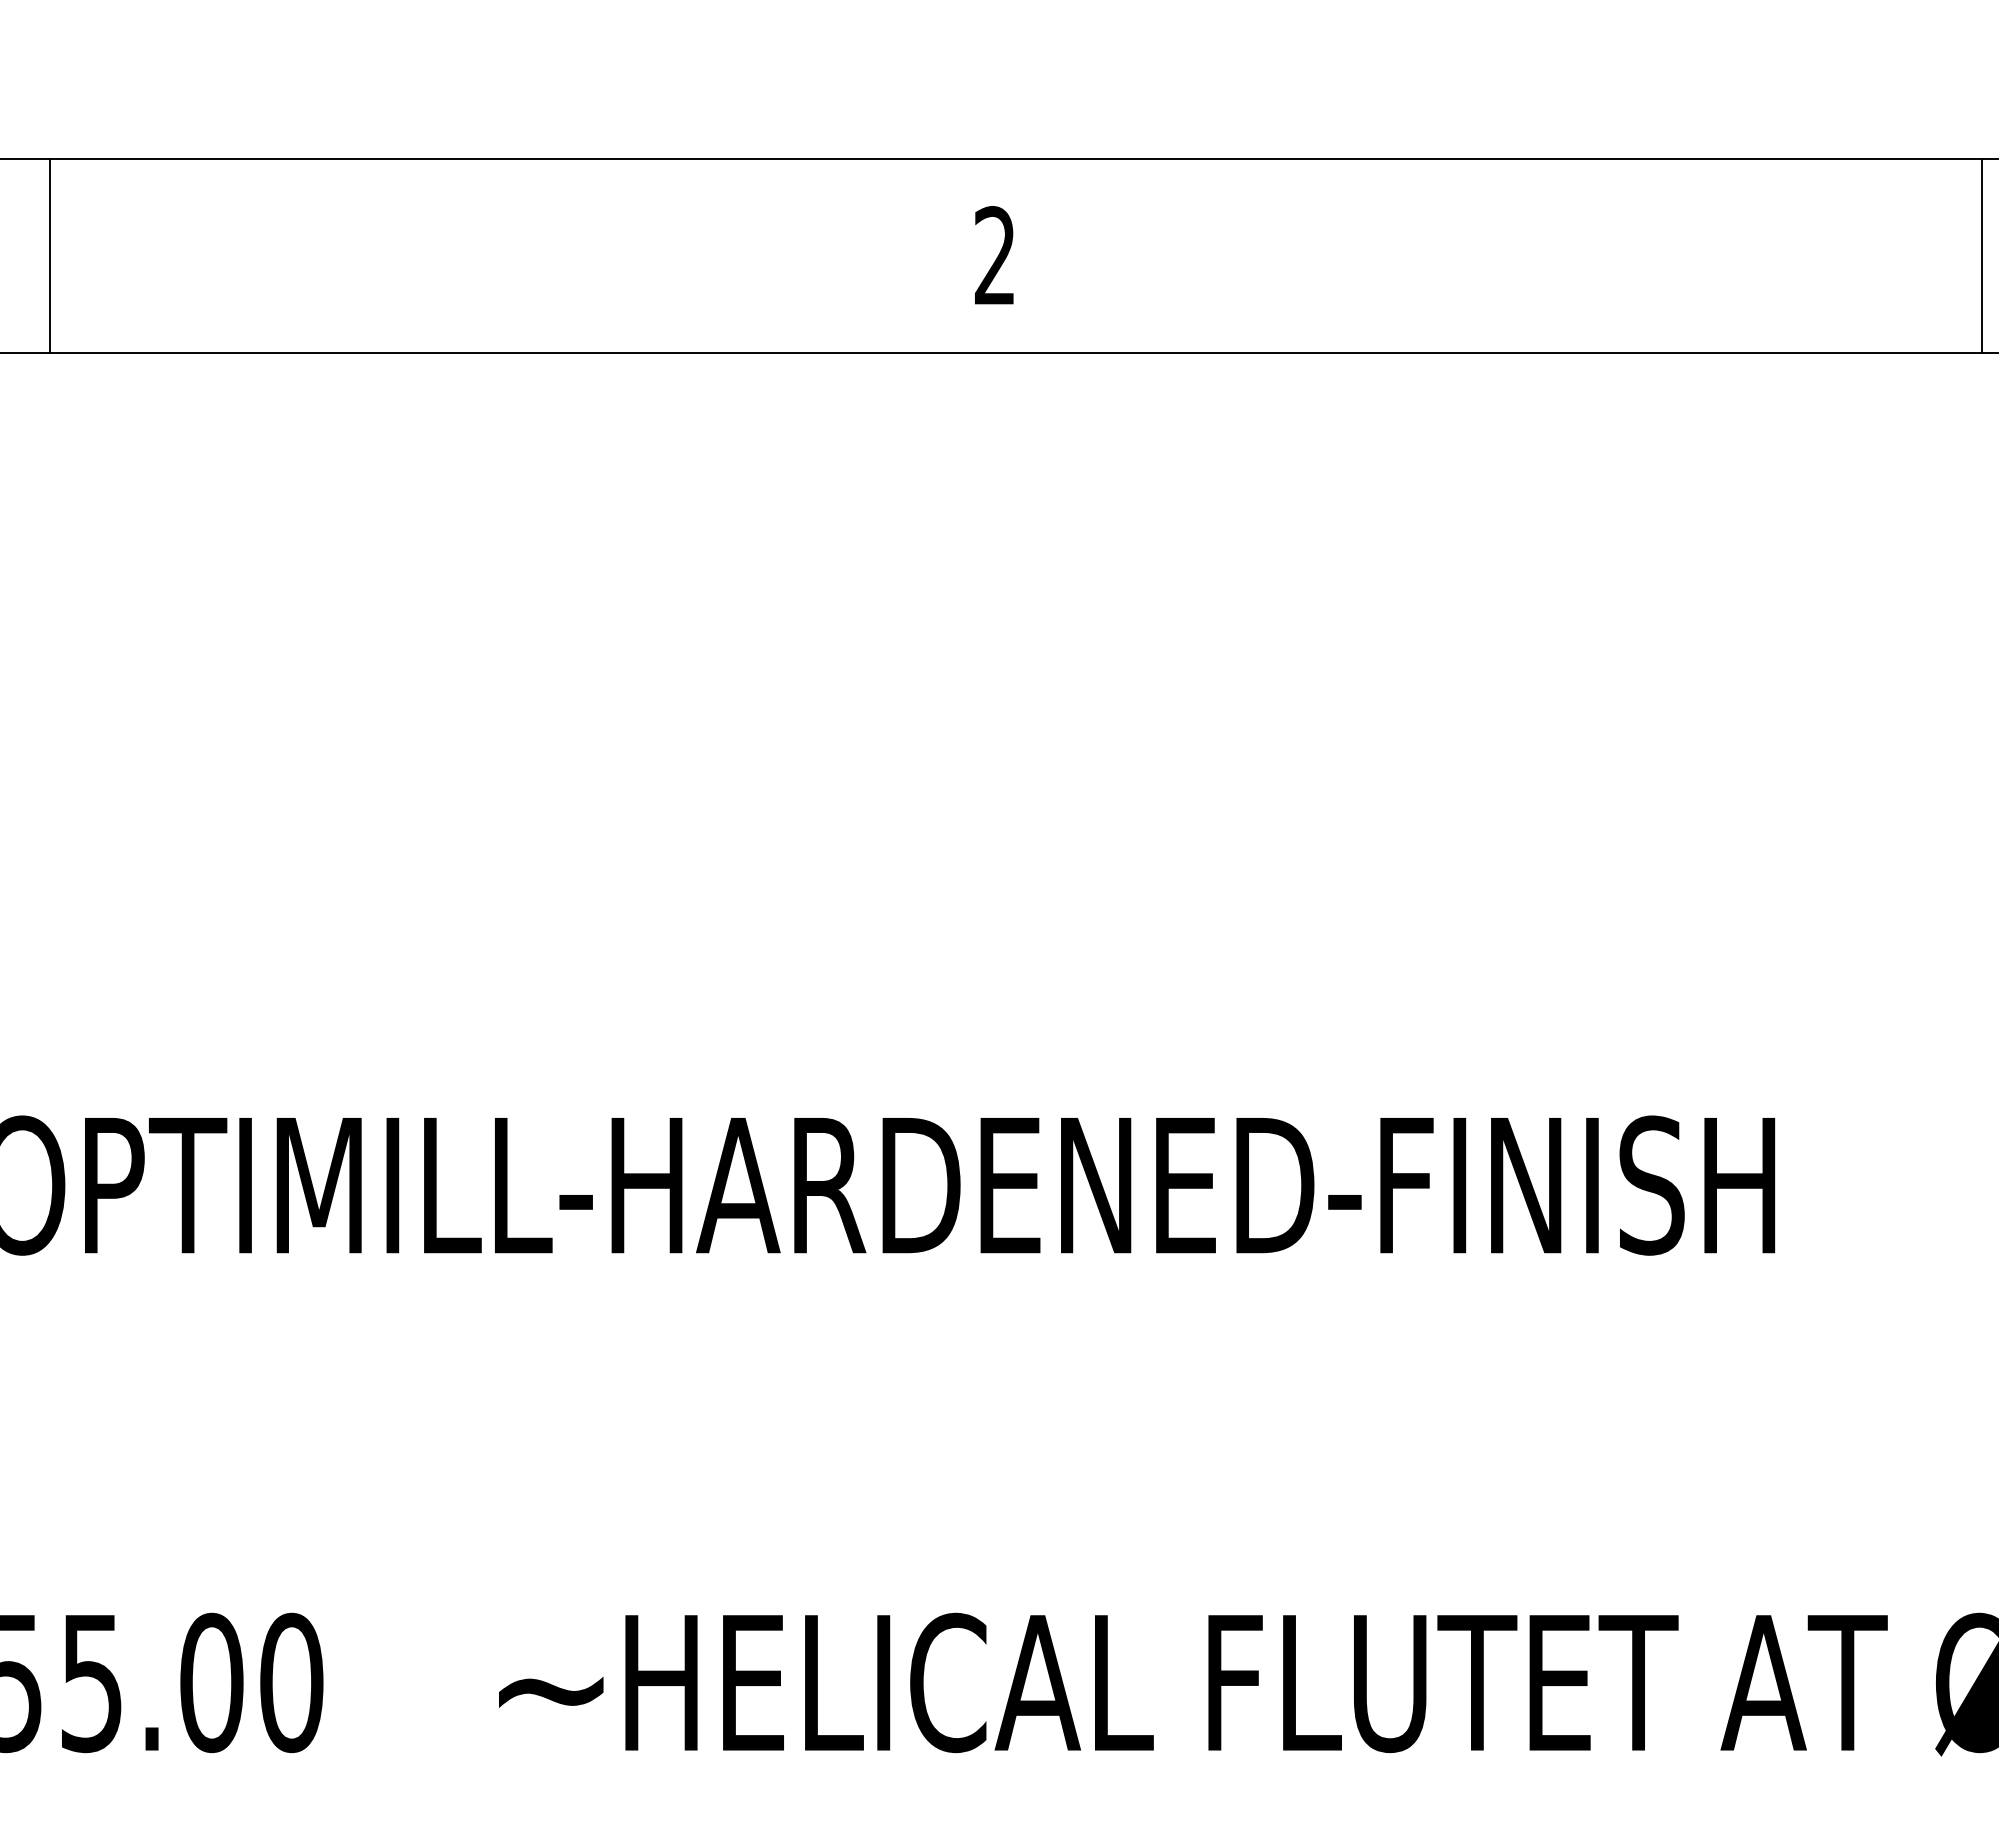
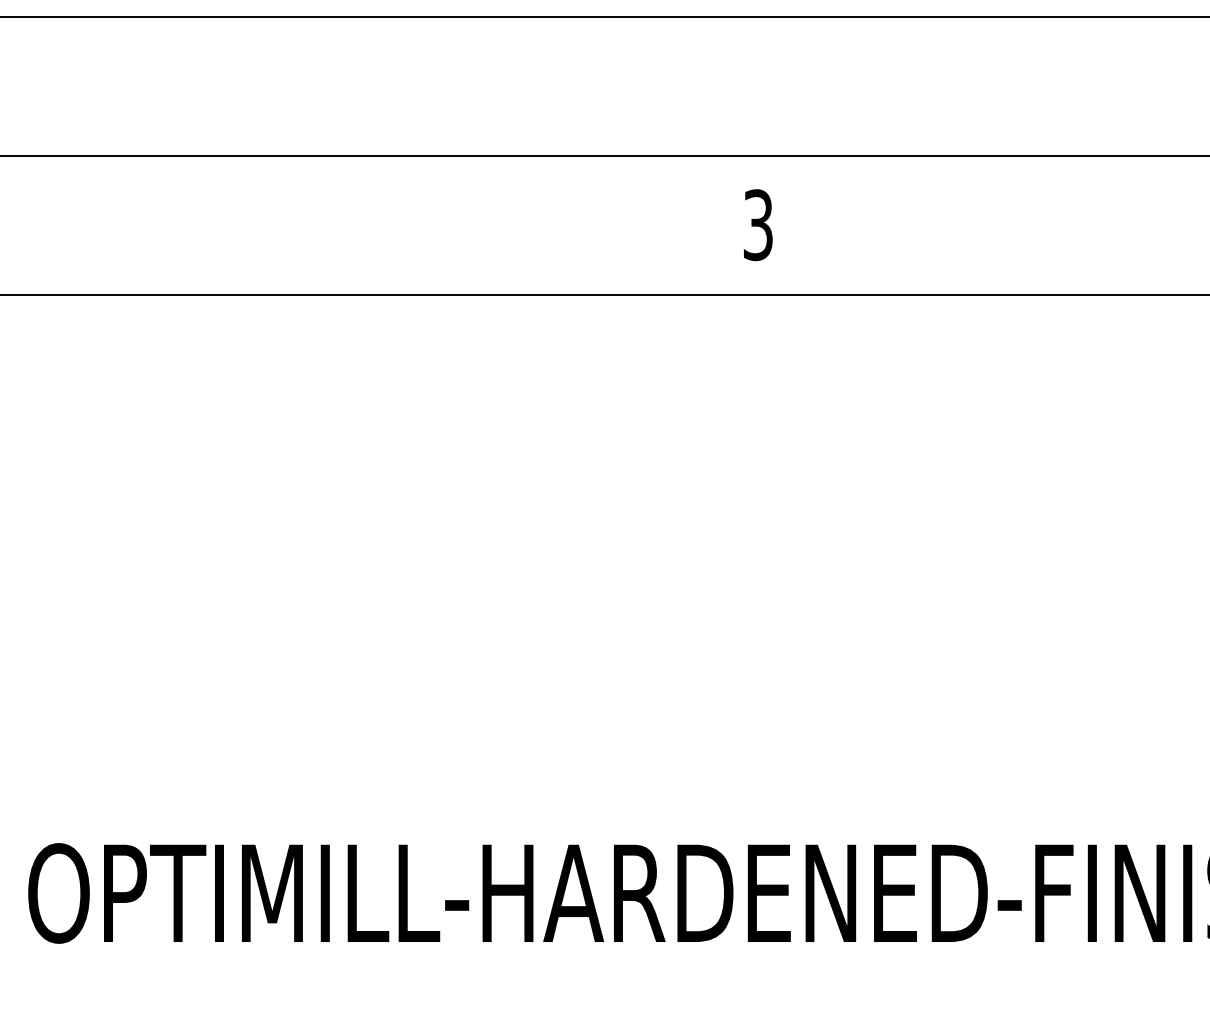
line: (49, 255) -> (78, 224), removed
text: (995, 256) -> (758, 225), 2 -> 3

